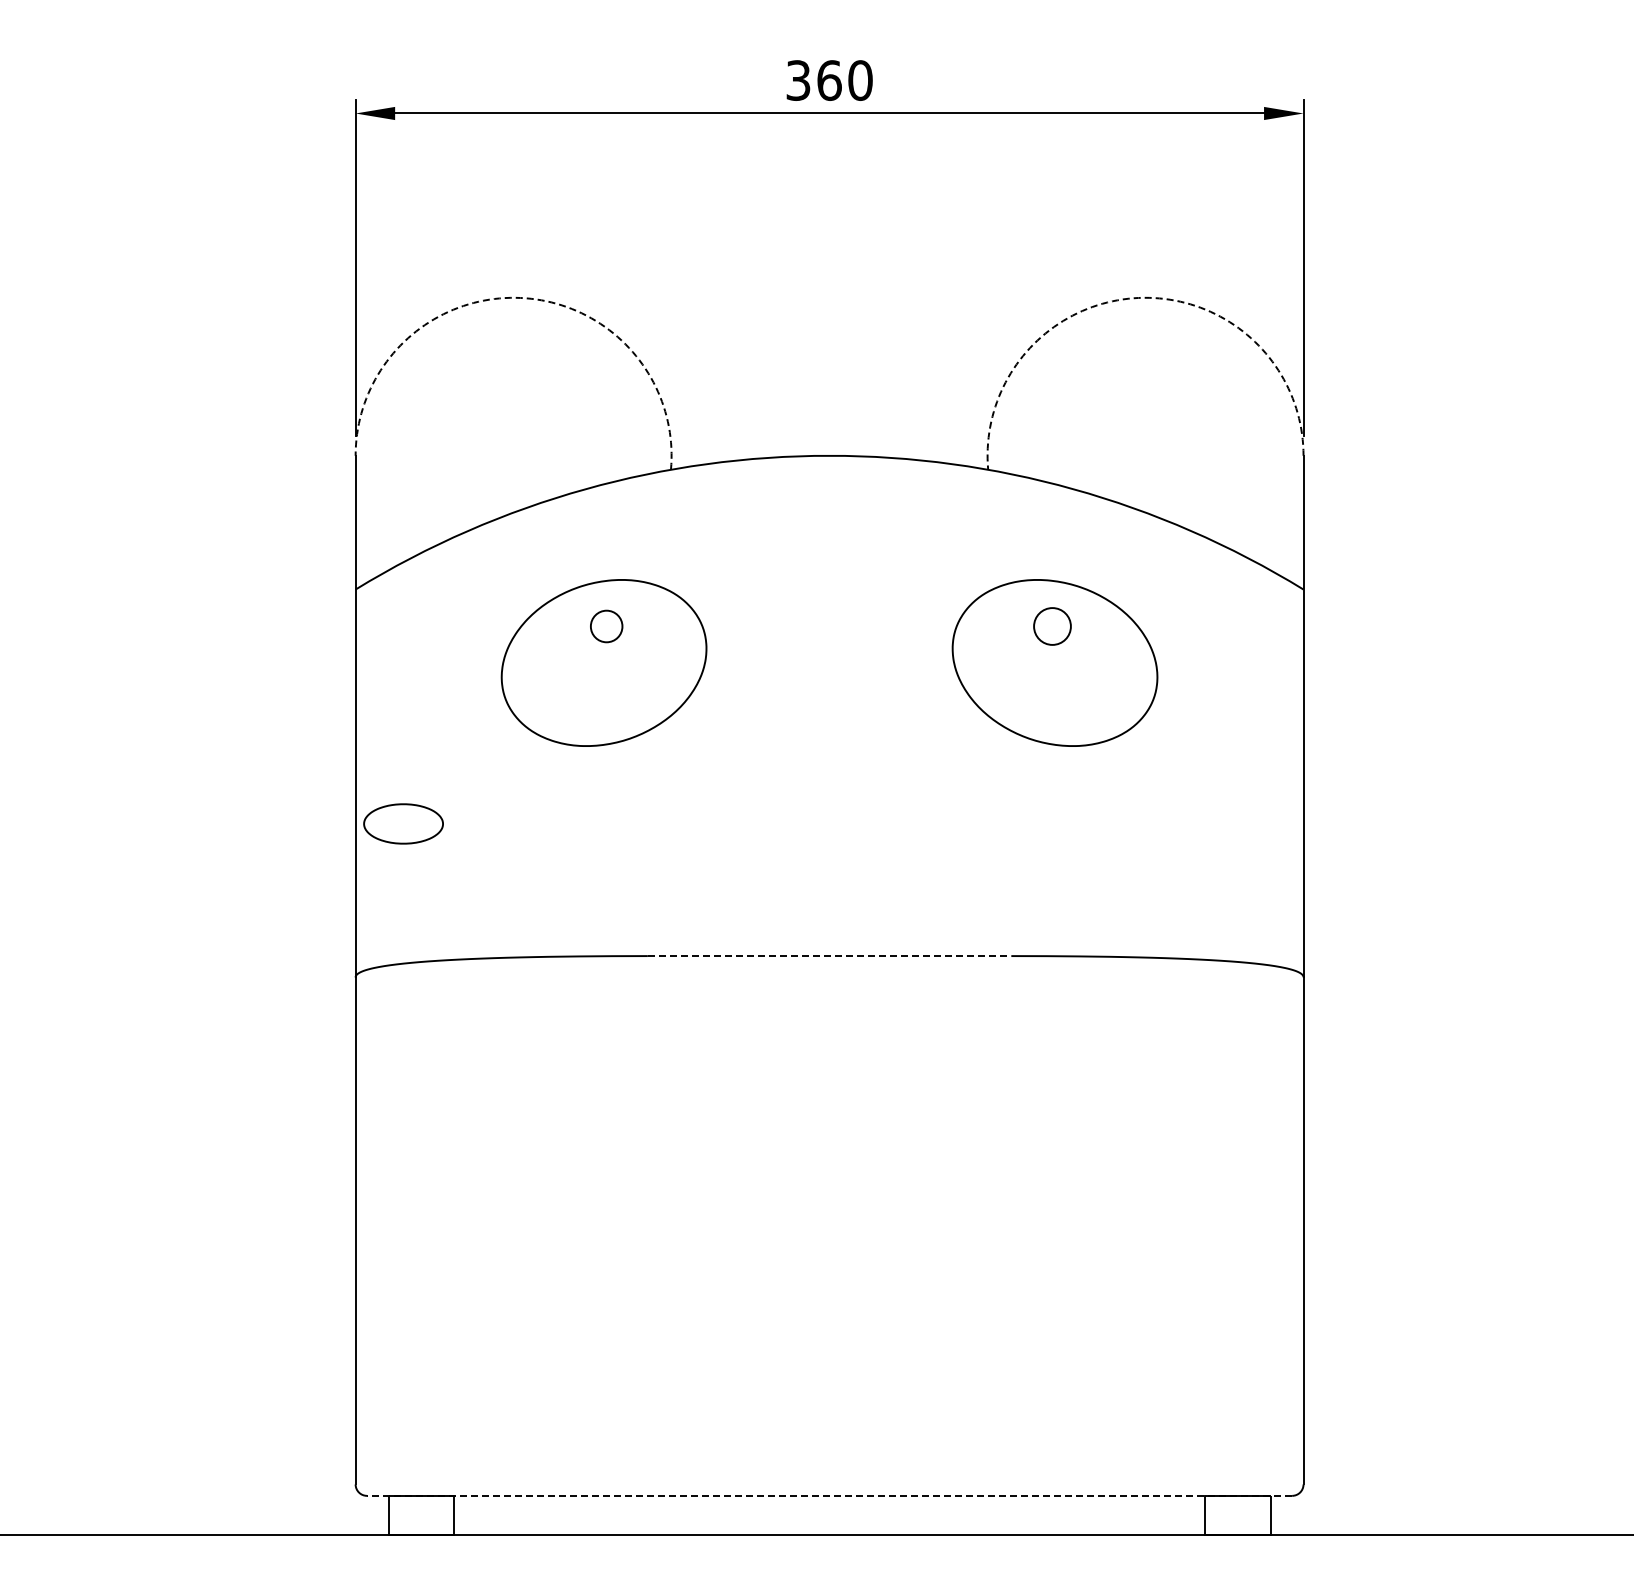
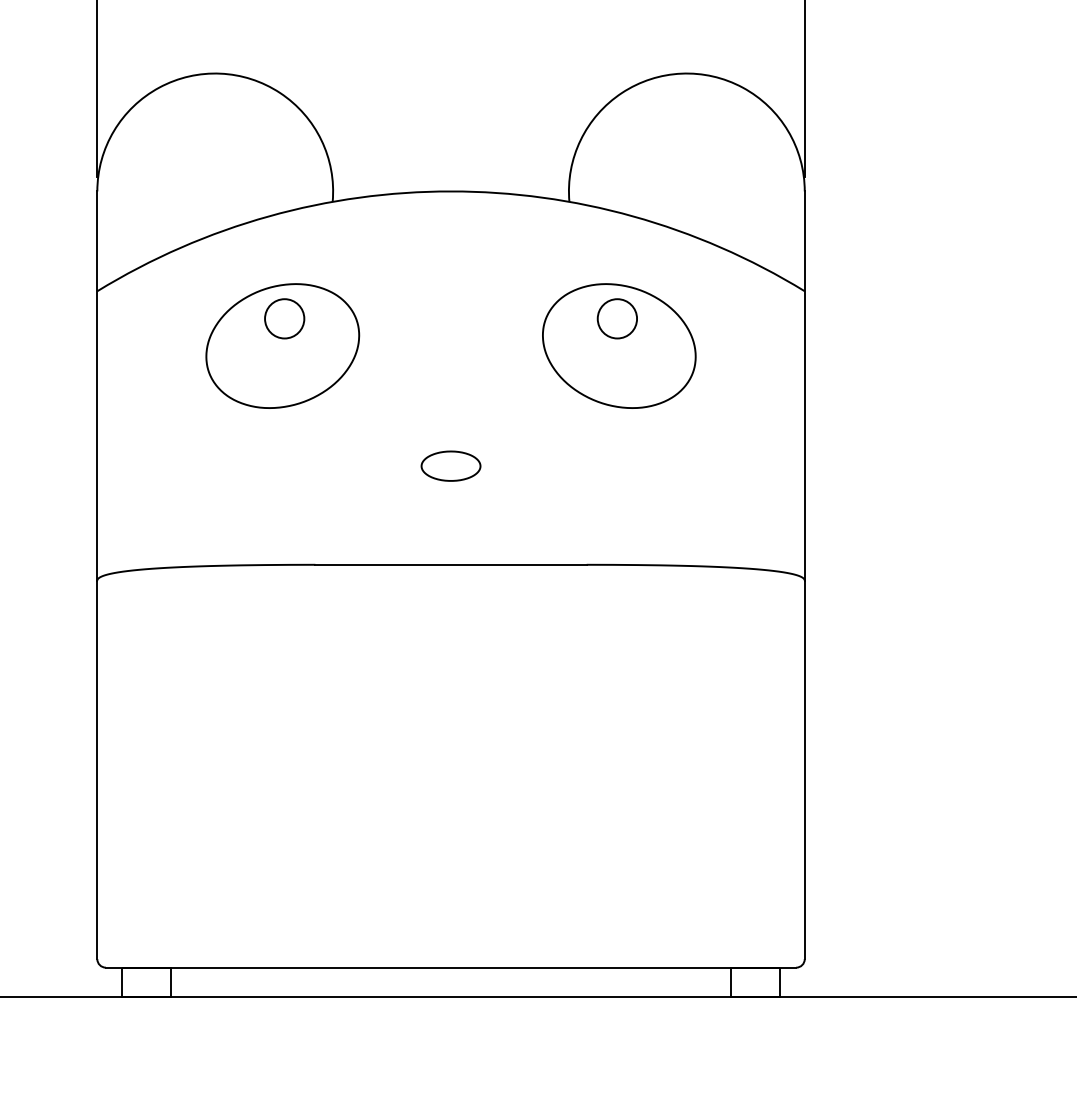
arc: (520, 297) -> (220, 73), dashed -> solid
arc: (1138, 297) -> (681, 73), dashed -> solid
circle: (606, 626) -> (284, 318), size x1.67
circle: (1052, 626) -> (617, 318), size x1.43
part: (403, 823) -> (450, 465), moved
line: (829, 956) -> (450, 565), dashed -> solid
line: (829, 1495) -> (450, 967), dashed -> solid

